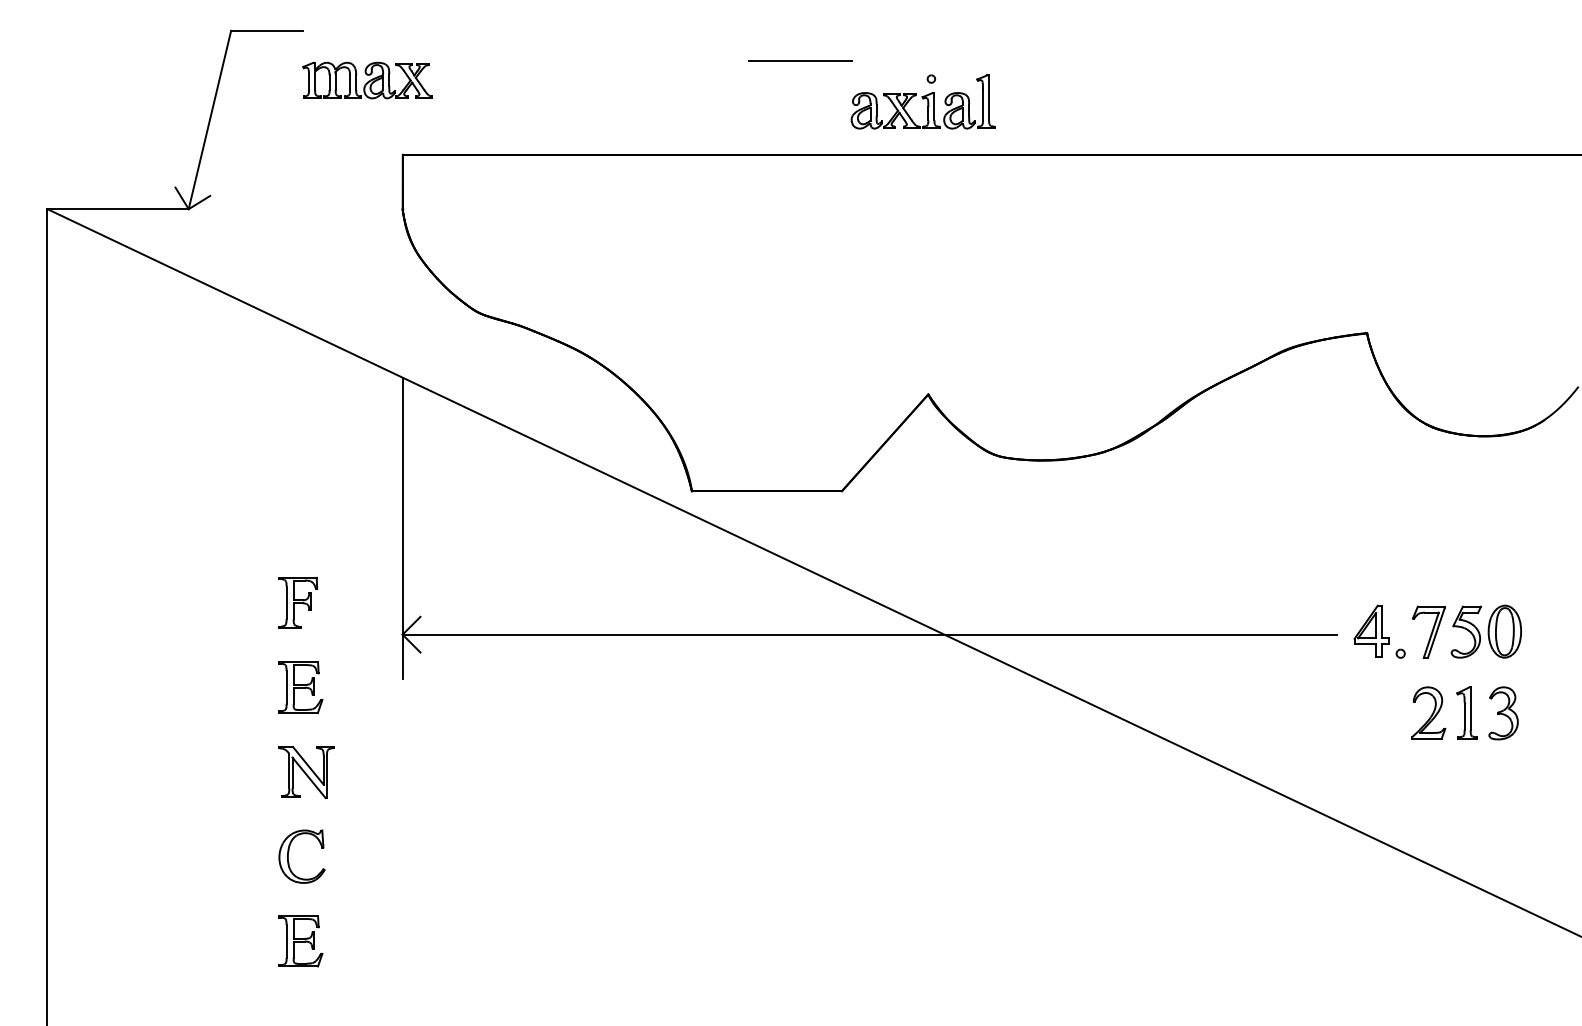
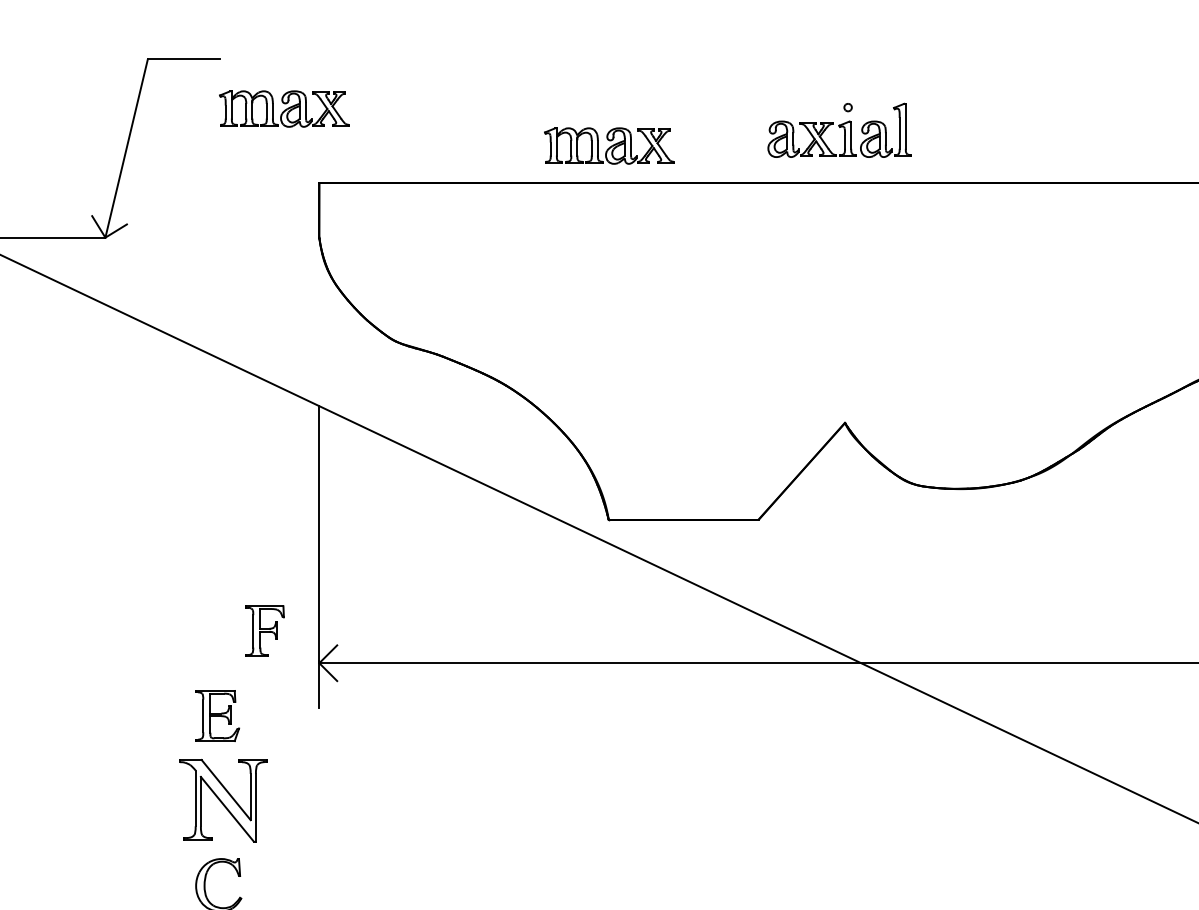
line: (800, 61) -> (717, 90), removed
part: (692, 117) -> (609, 146), added
part: (298, 602) -> (265, 631), moved
part: (306, 772) -> (223, 801), size x1.6

